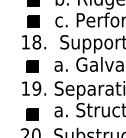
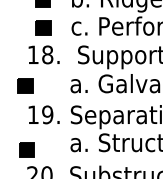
part: (32, 66) -> (25, 86), moved
part: (32, 114) -> (26, 149), moved

